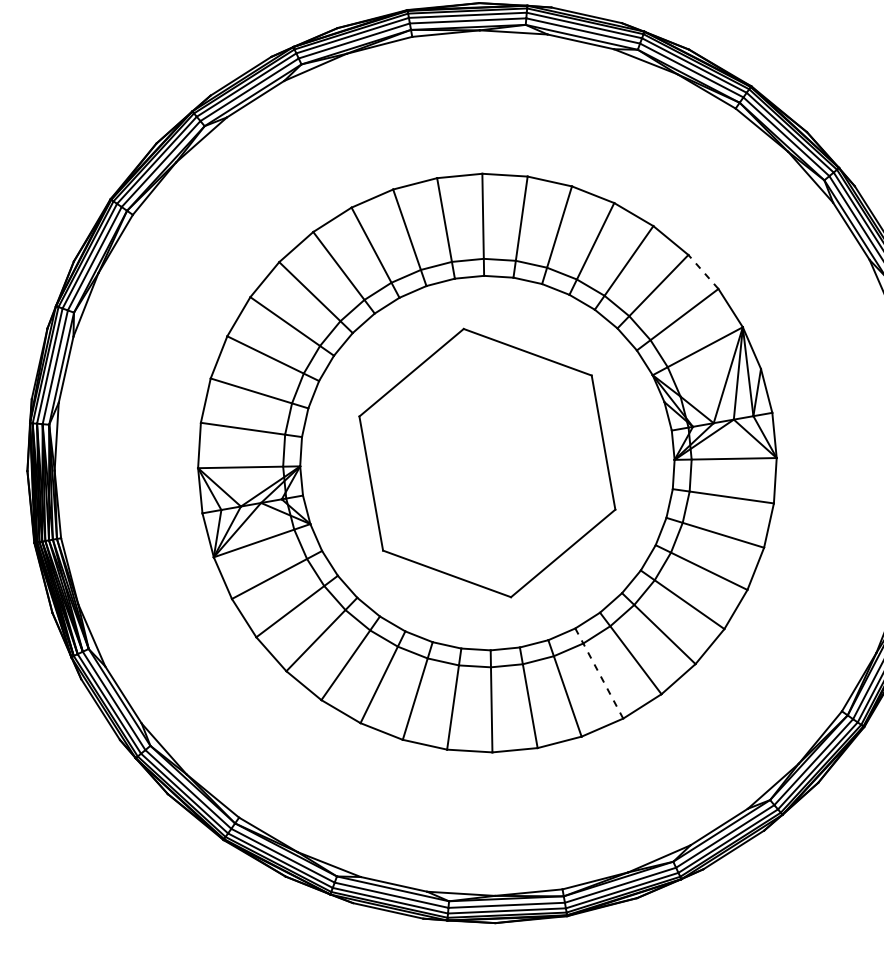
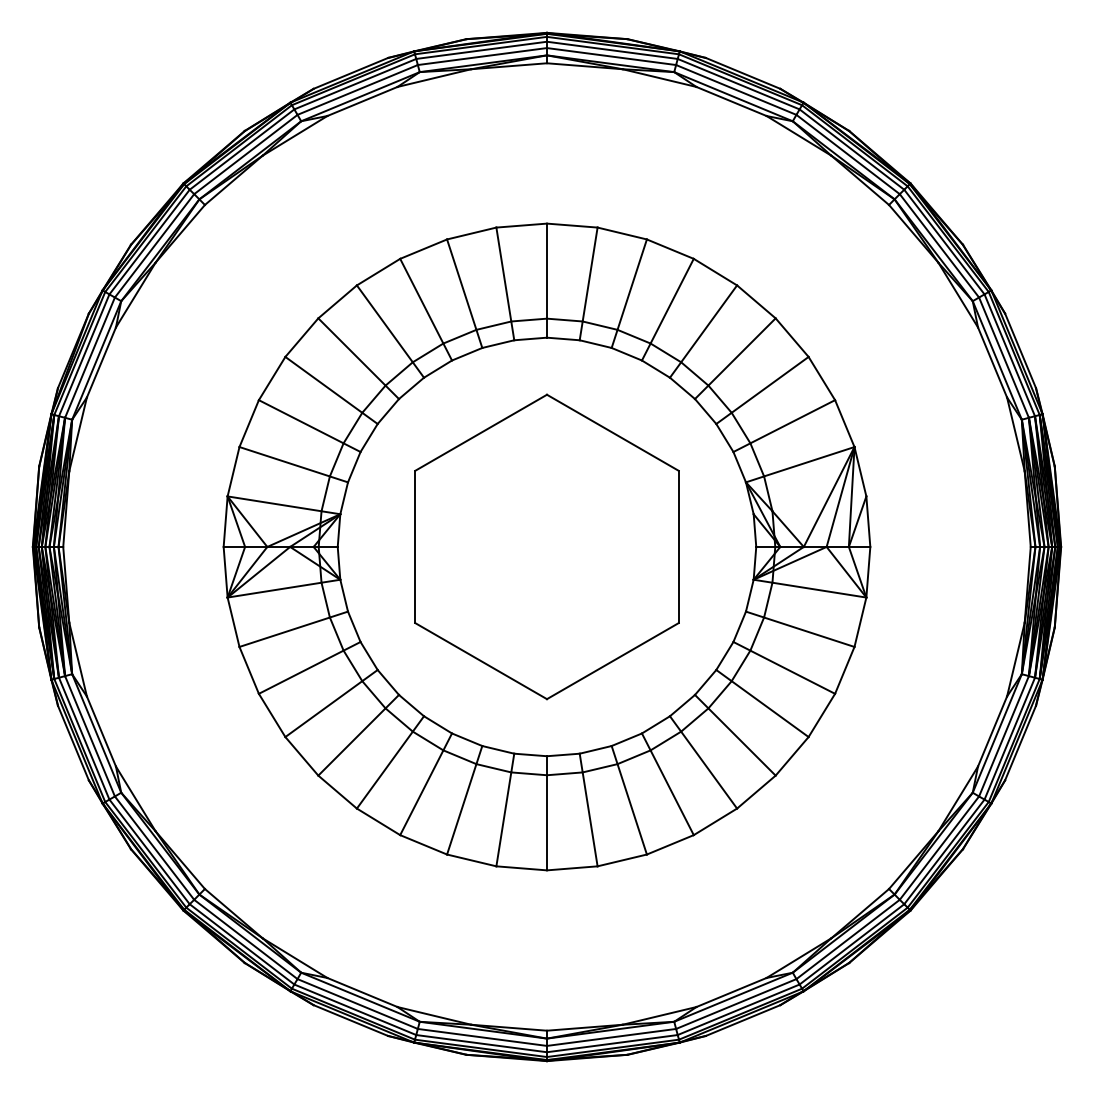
line: (703, 271) -> (821, 378), dashed -> solid
line: (599, 672) -> (629, 799), dashed -> solid

